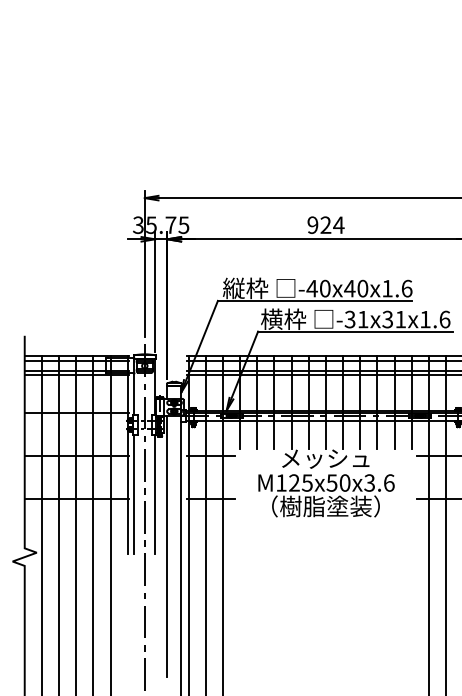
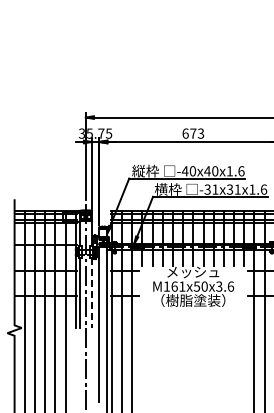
text: (326, 224) -> (193, 133), 924 -> 673
text: (300, 482) -> (178, 286), M125x50x3.6 -> M161x50x3.6
line: (156, 494) -> (92, 293), solid -> dashed

